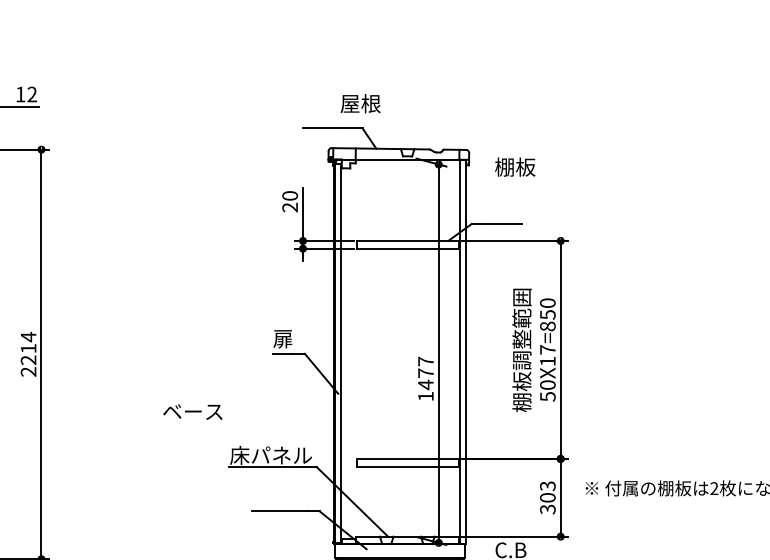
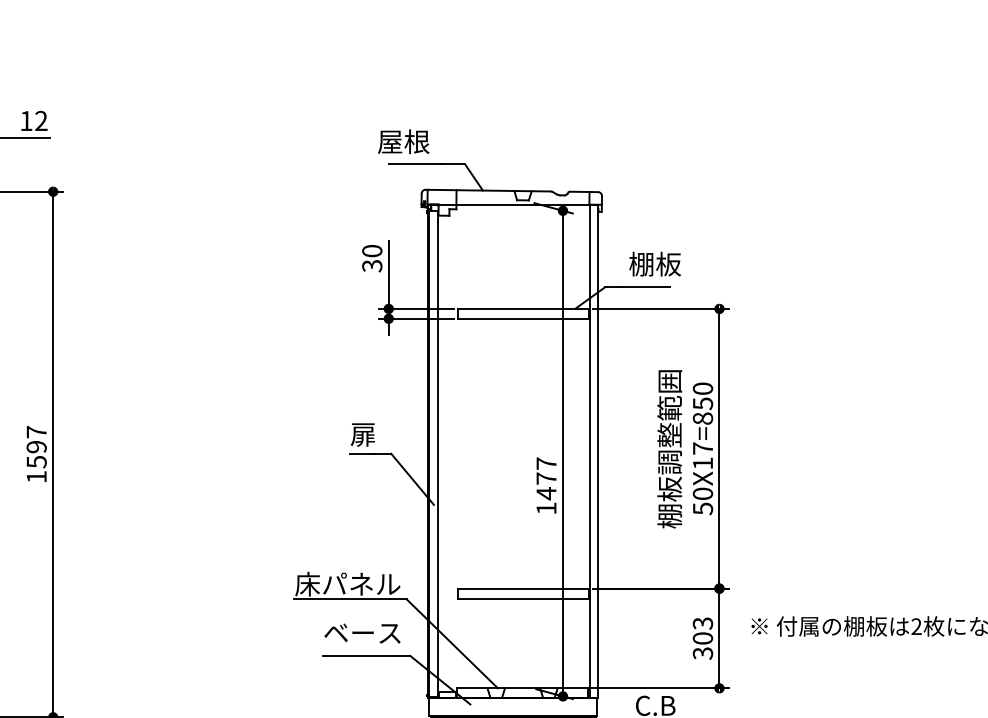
text: (360, 103) -> (403, 141), moved
text: (514, 166) -> (654, 263), moved
text: (290, 207) -> (372, 266), 20 -> 30
text: (28, 354) -> (36, 454), 2214 -> 1597
text: (192, 412) -> (362, 633), moved

